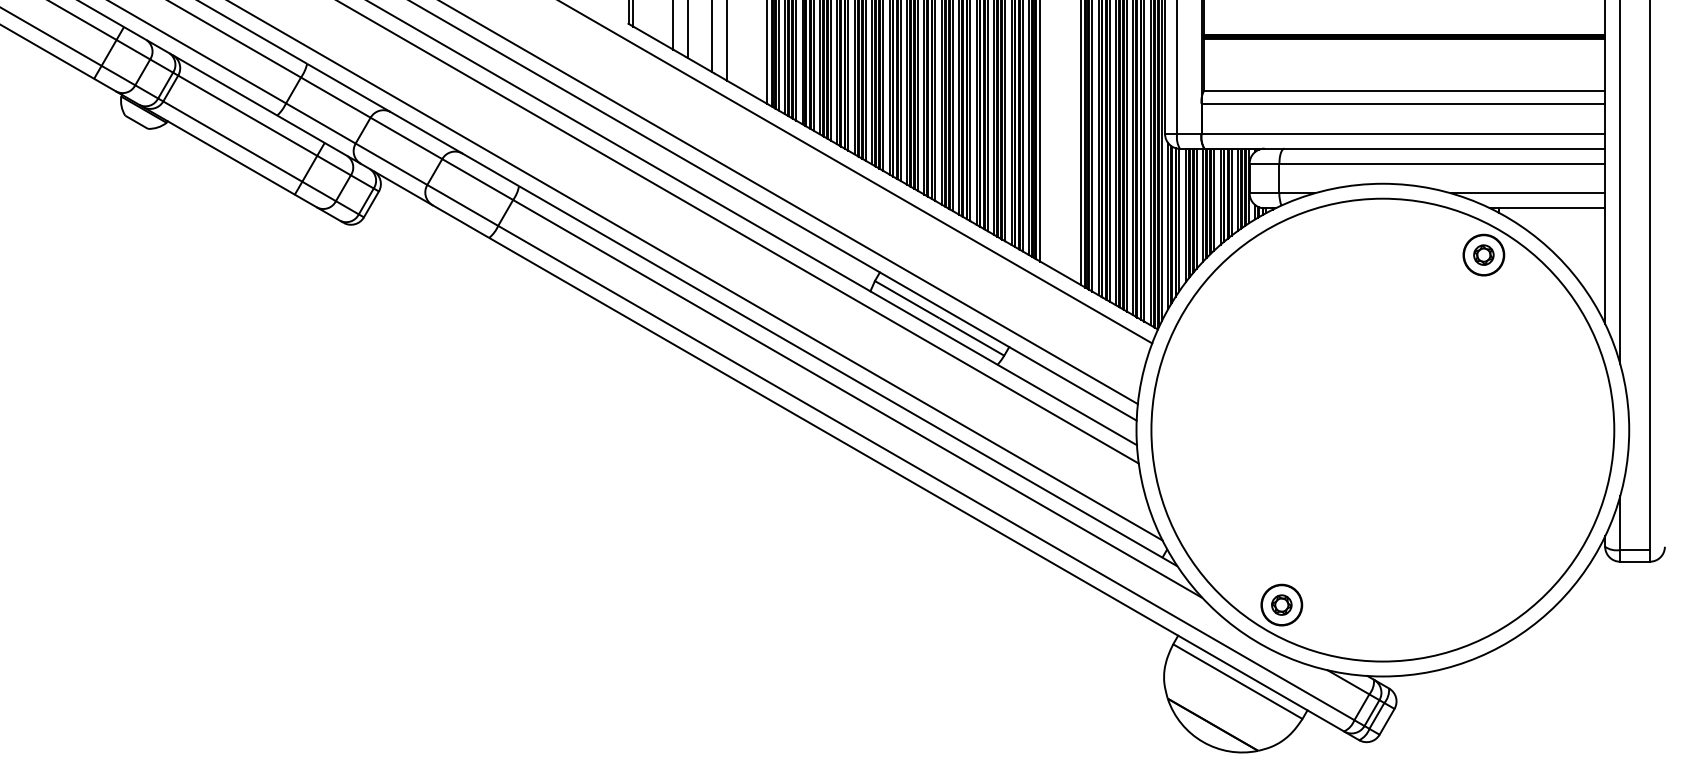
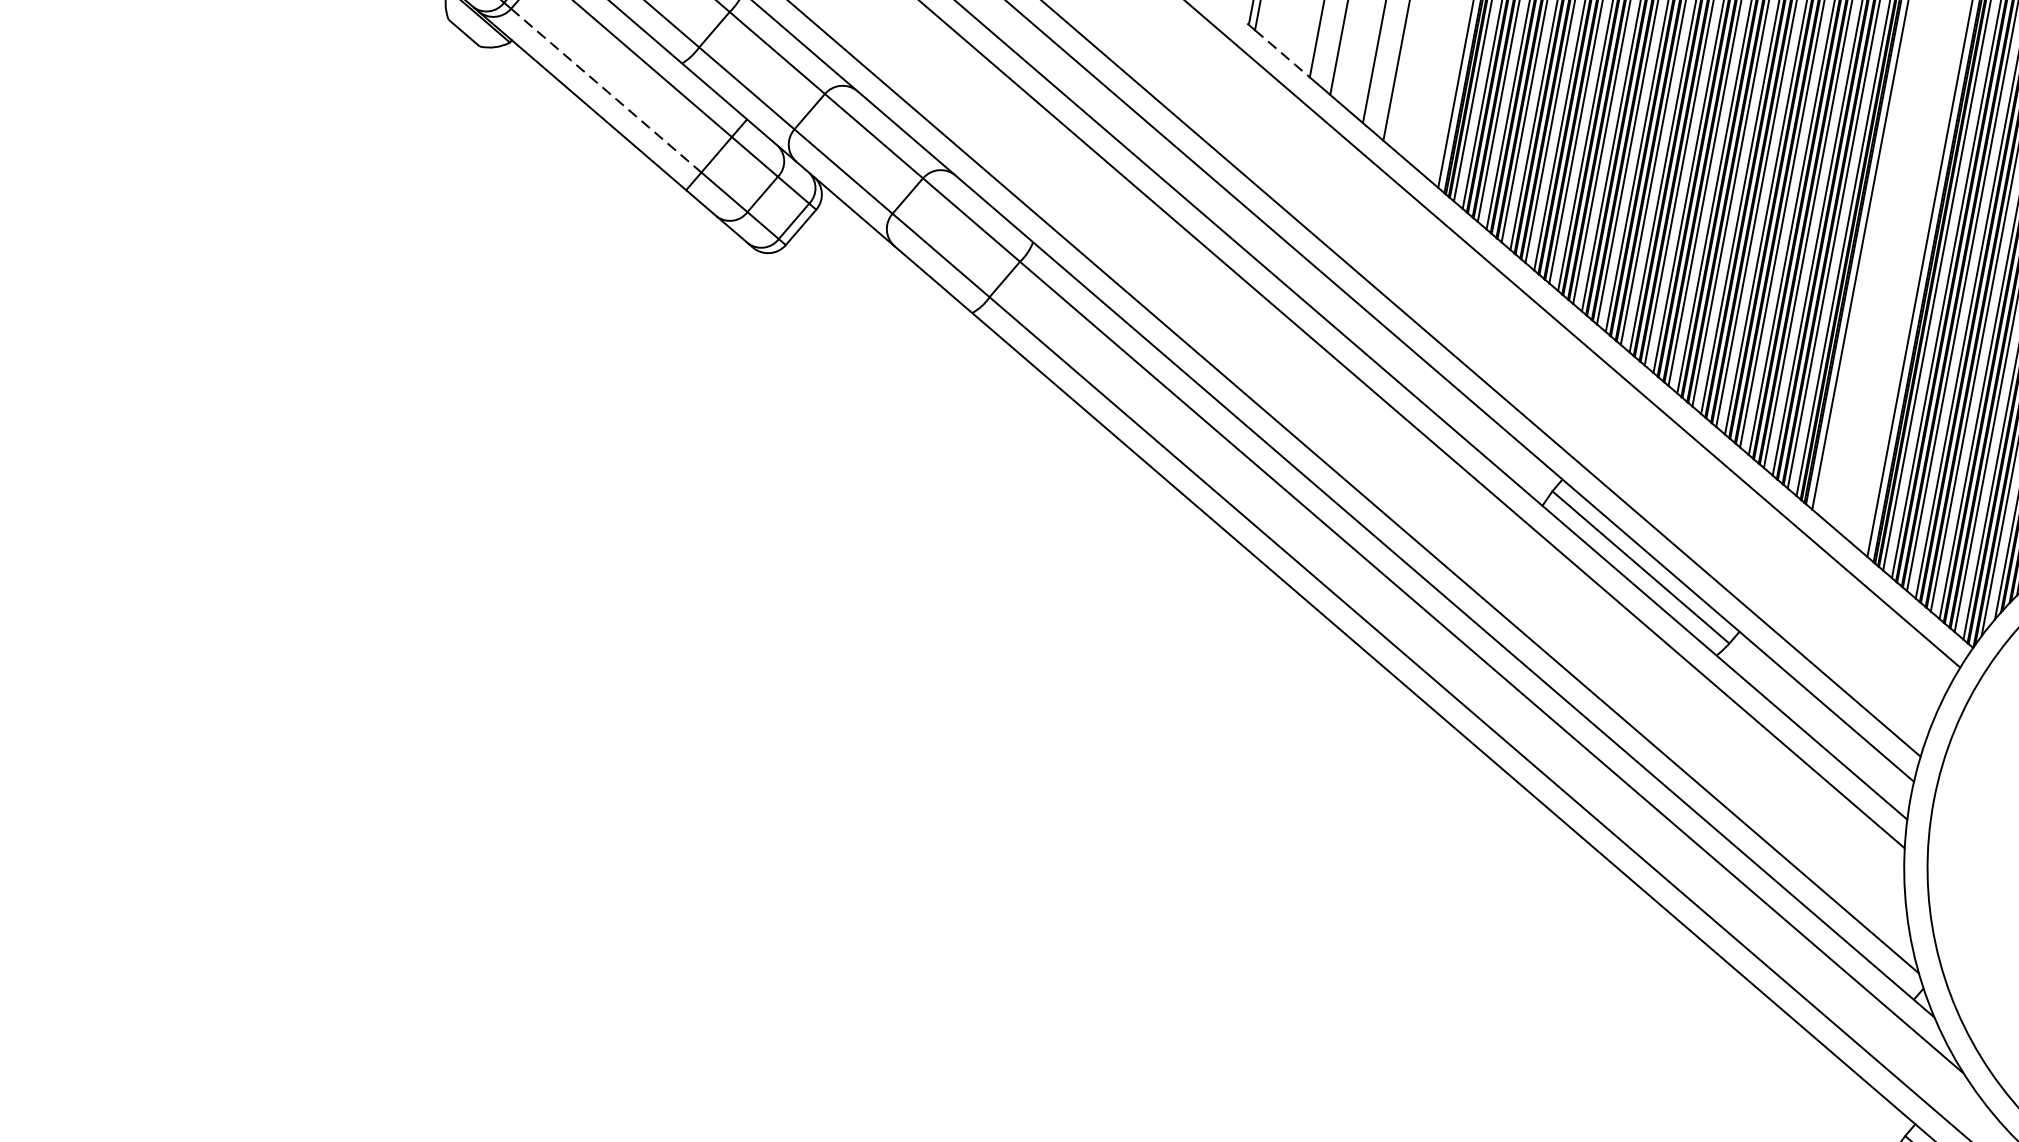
line: (653, 38) -> (1282, 54), solid -> dashed
line: (233, 141) -> (607, 90), solid -> dashed

